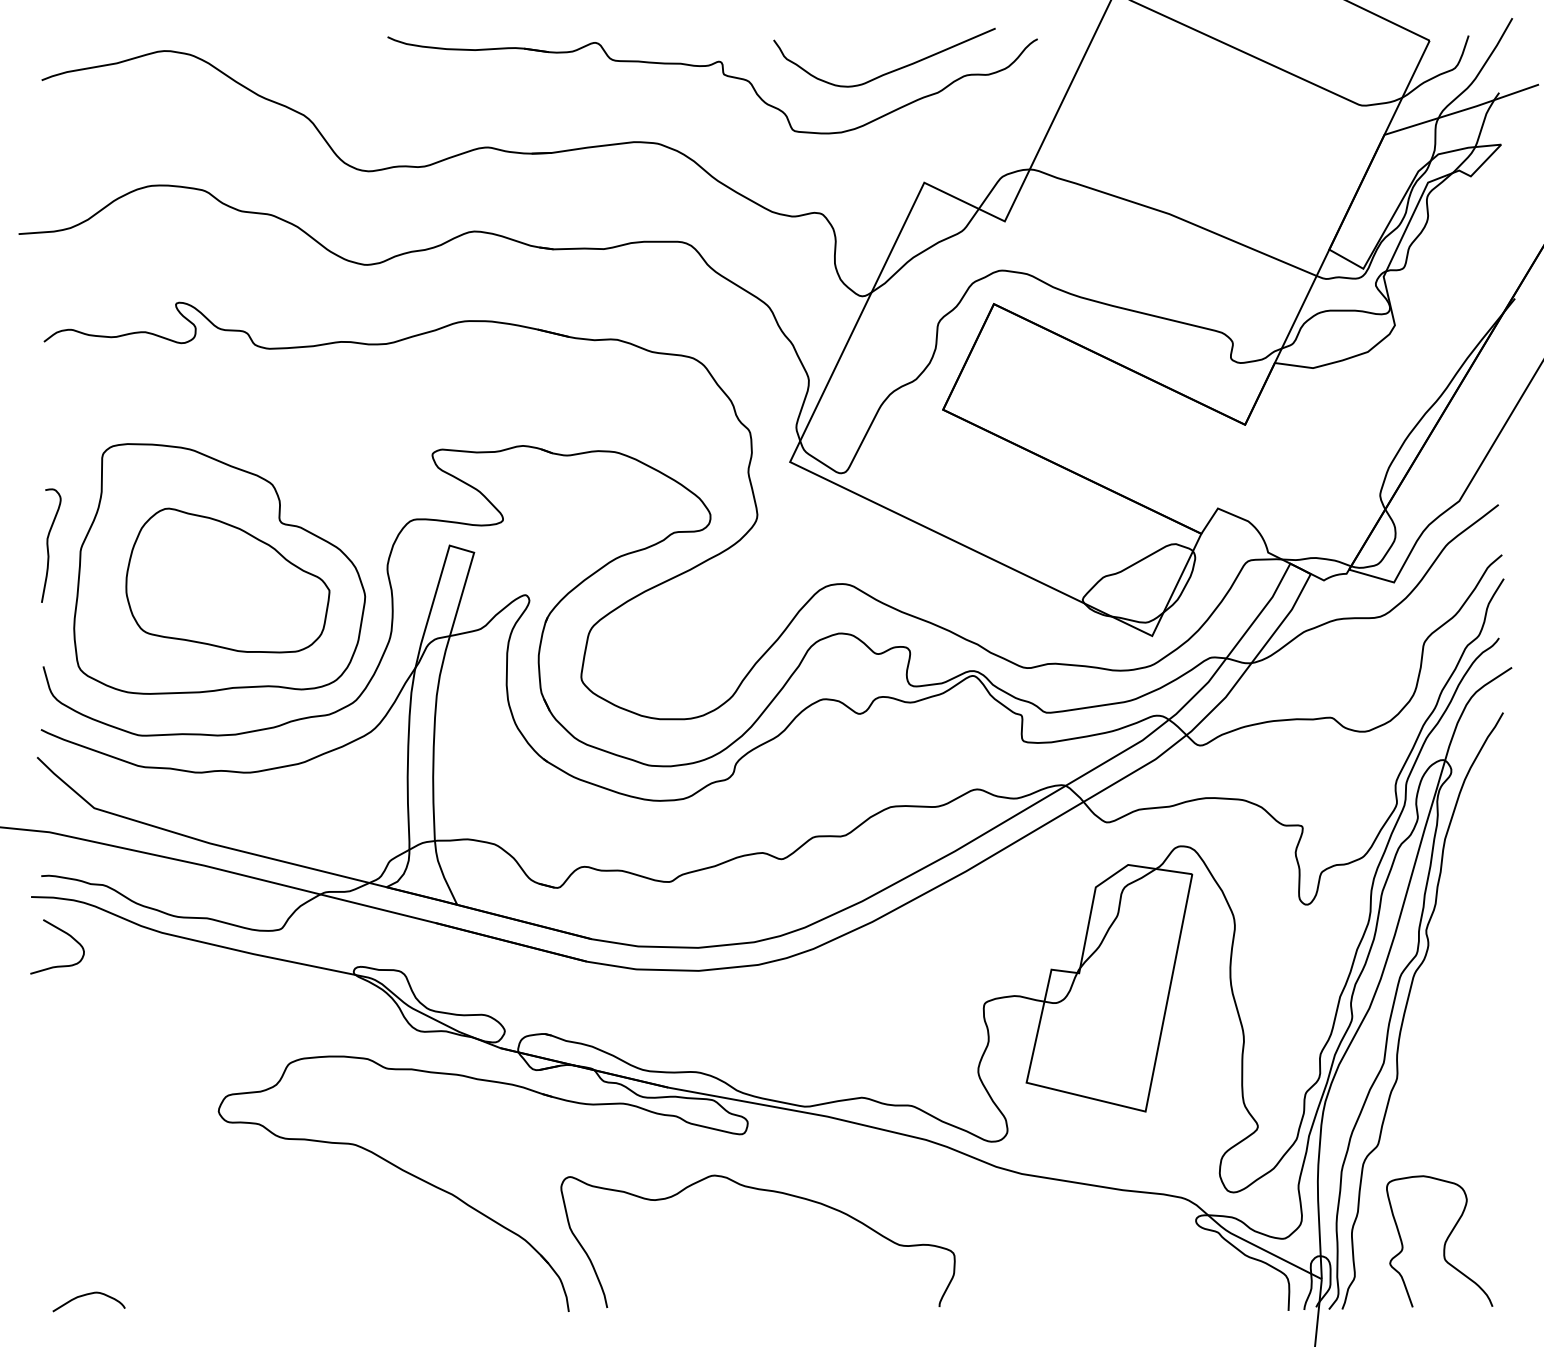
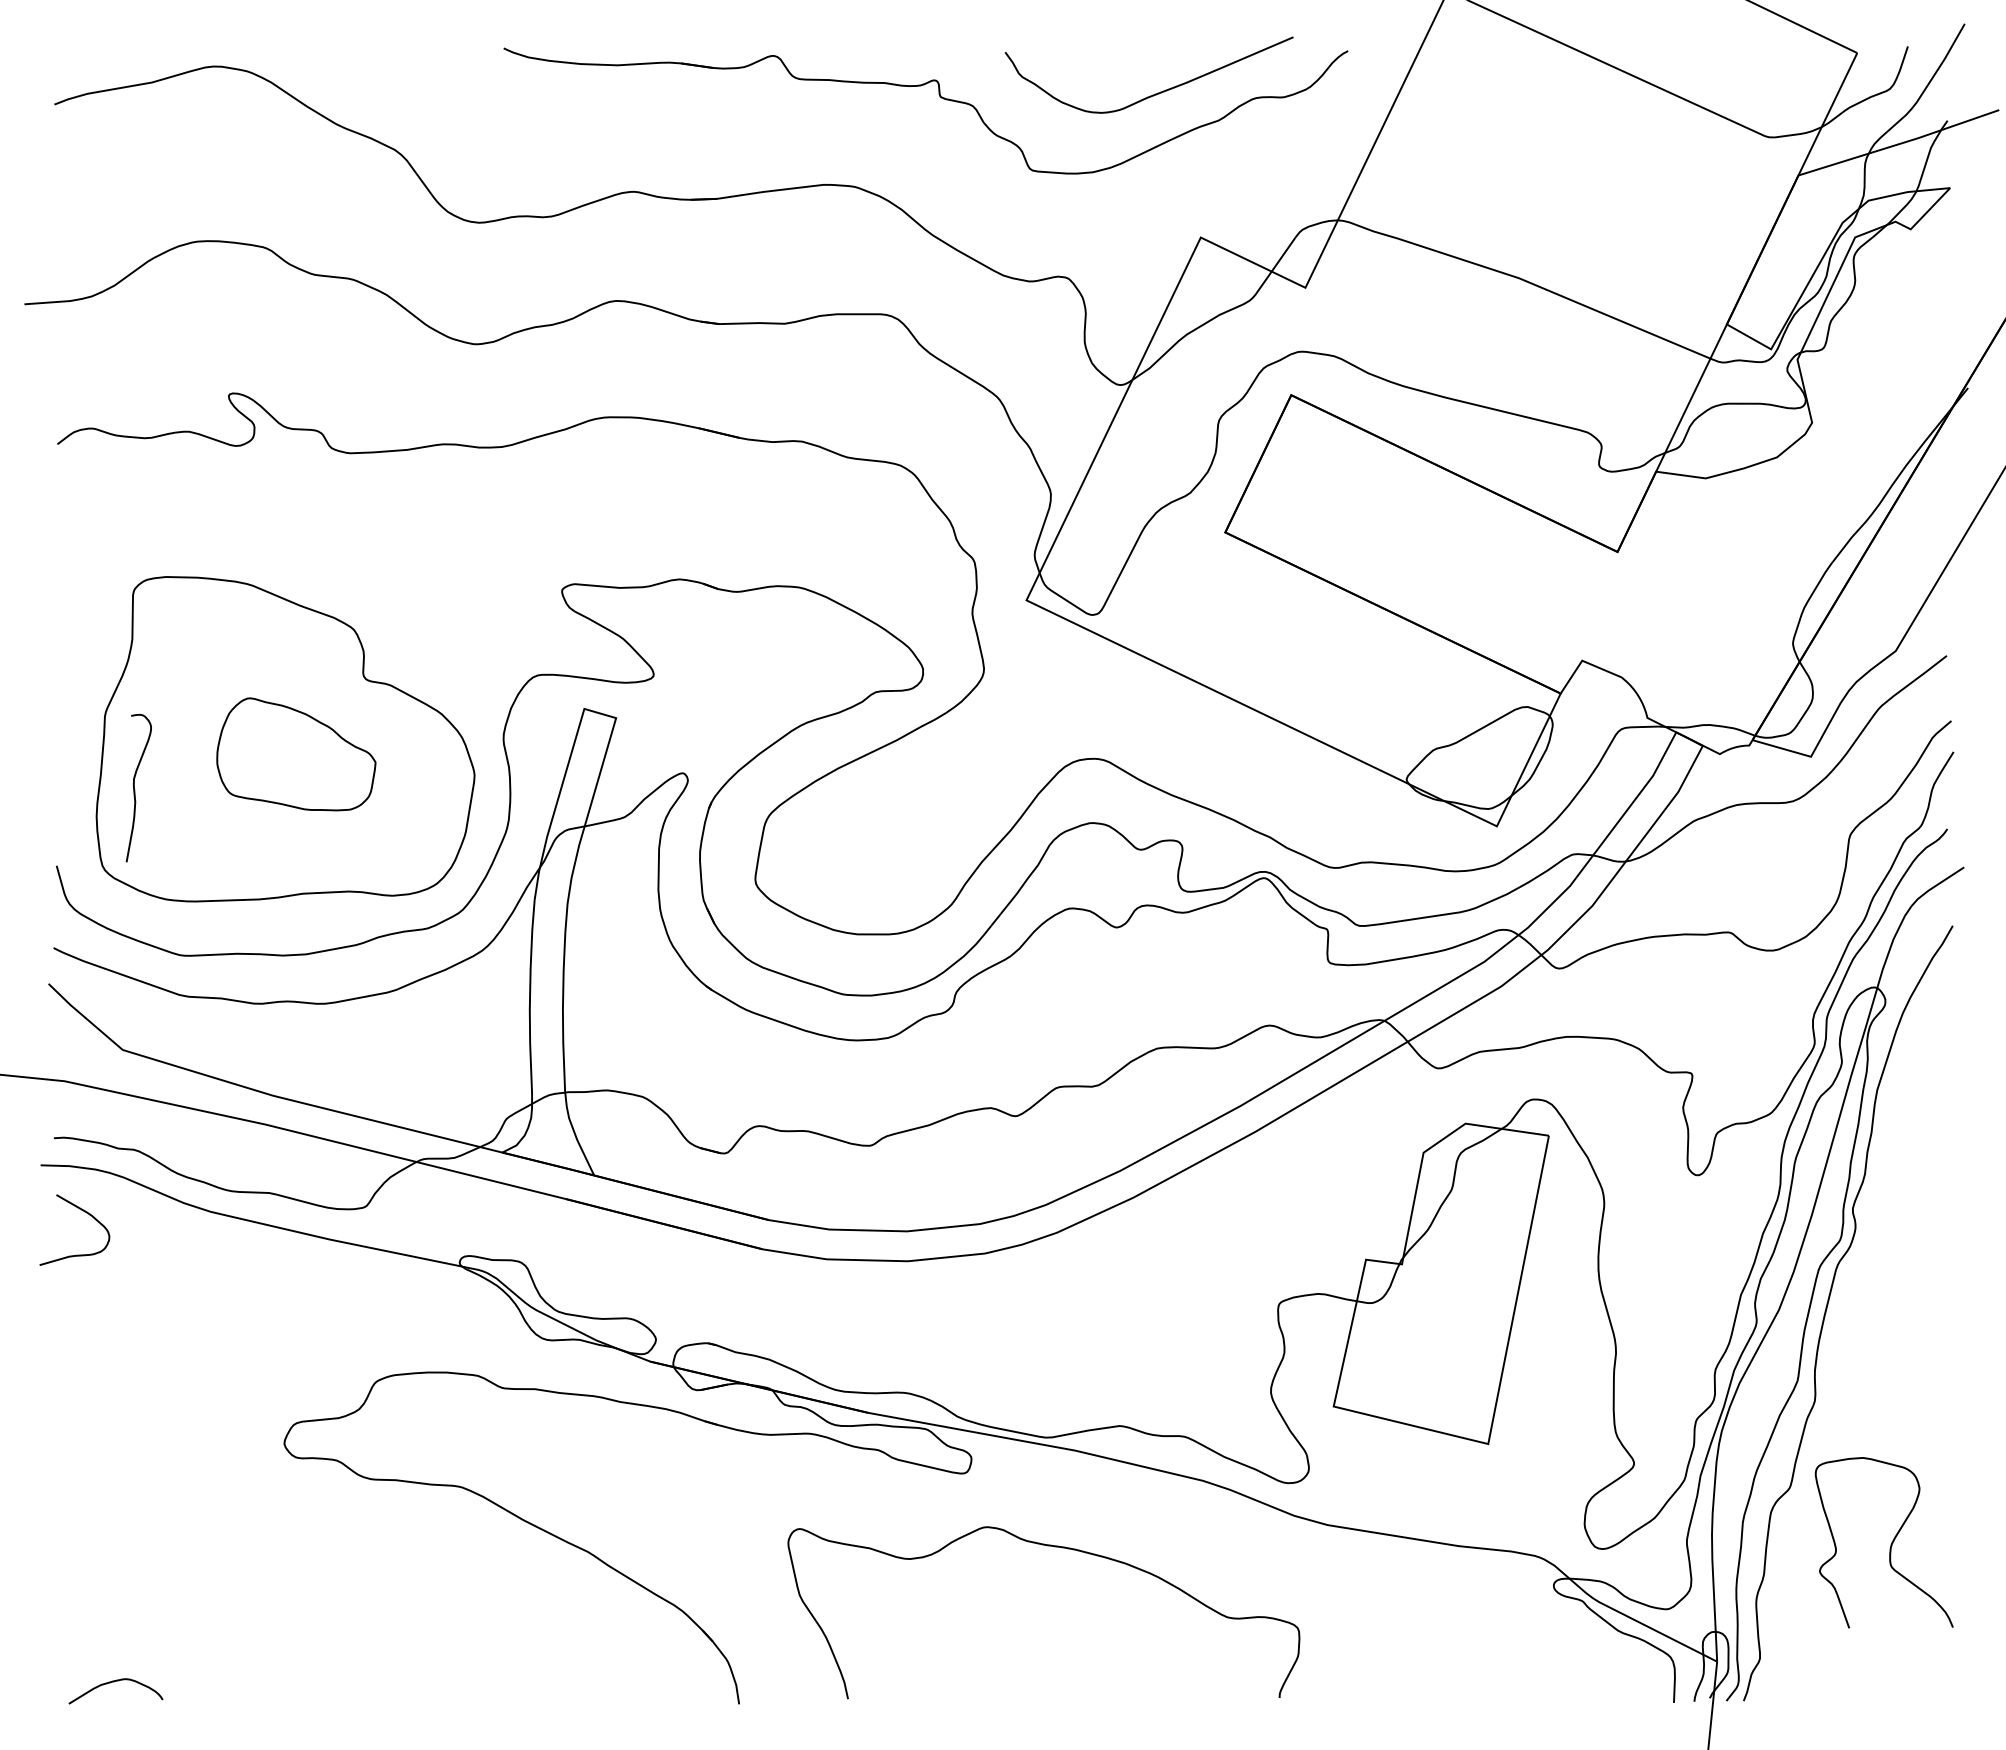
curve: (48, 546) -> (135, 789), moved
part: (228, 580) -> (296, 754), size x0.6
curve: (766, 1191) -> (1054, 1547), moved
curve: (1444, 1242) -> (1890, 1544), moved

